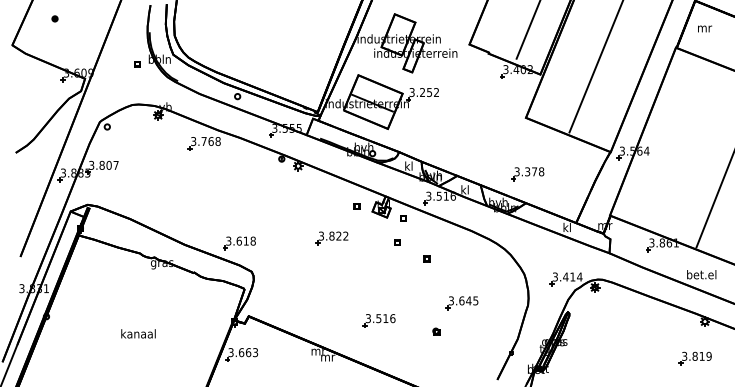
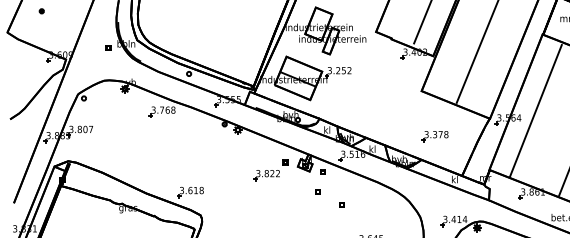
line: (667, 141) -> (535, 110), added
part: (527, 174) -> (434, 136), moved
part: (331, 238) -> (266, 175), moved

